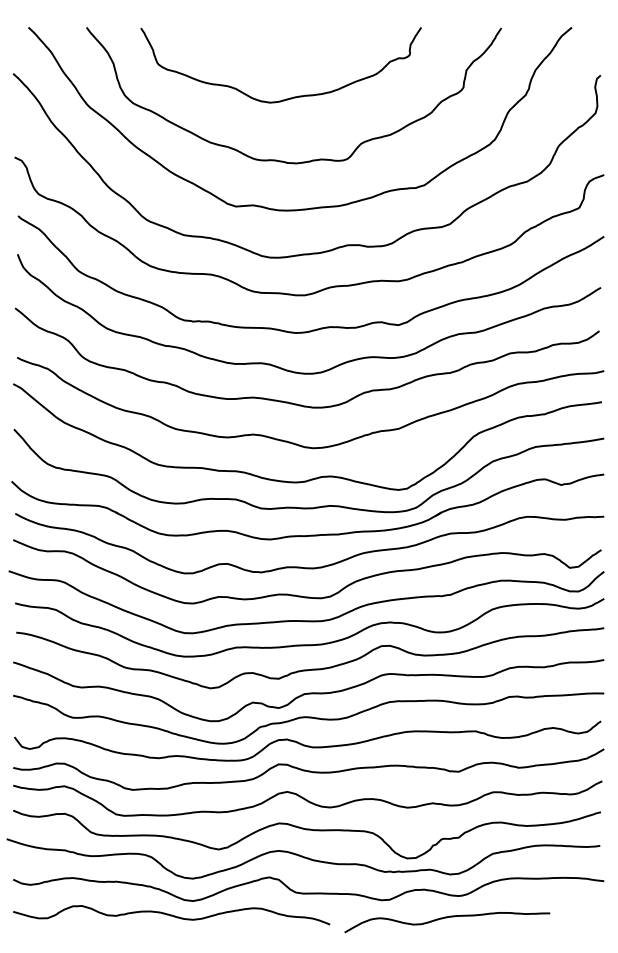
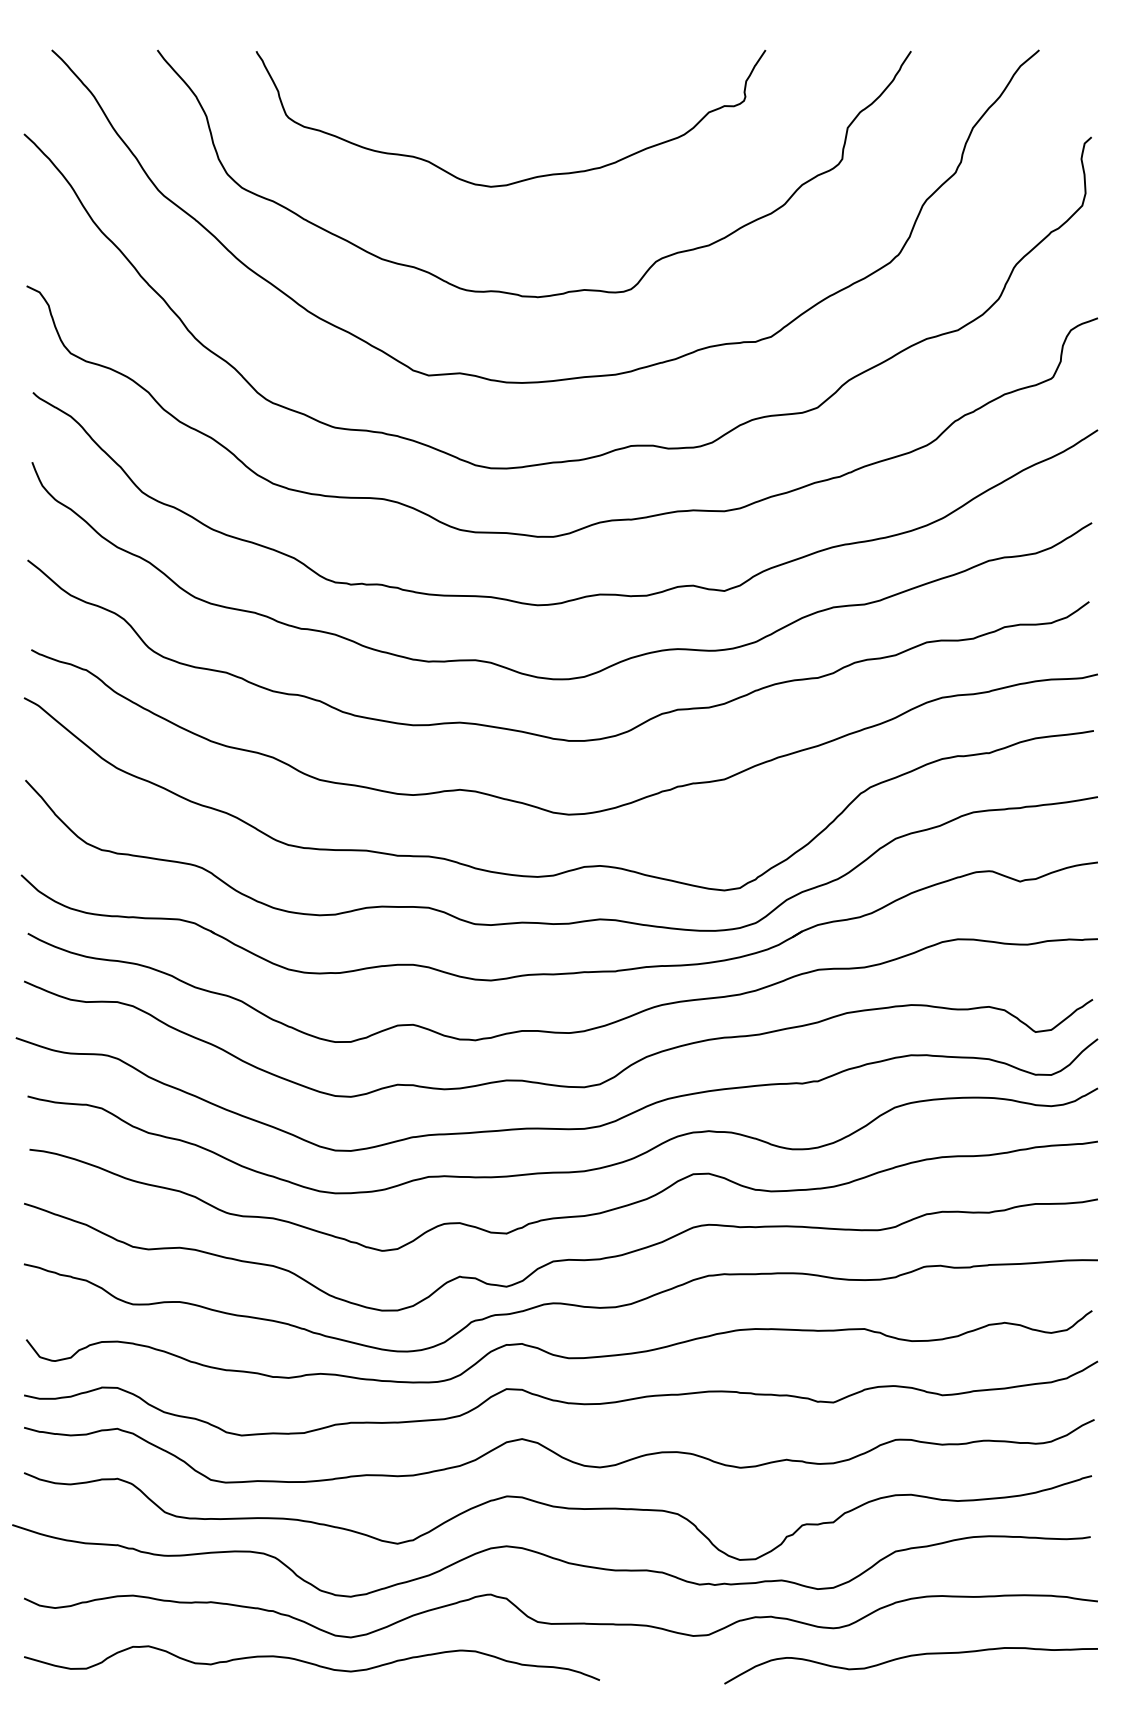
curve: (446, 918) -> (909, 1658), moved

